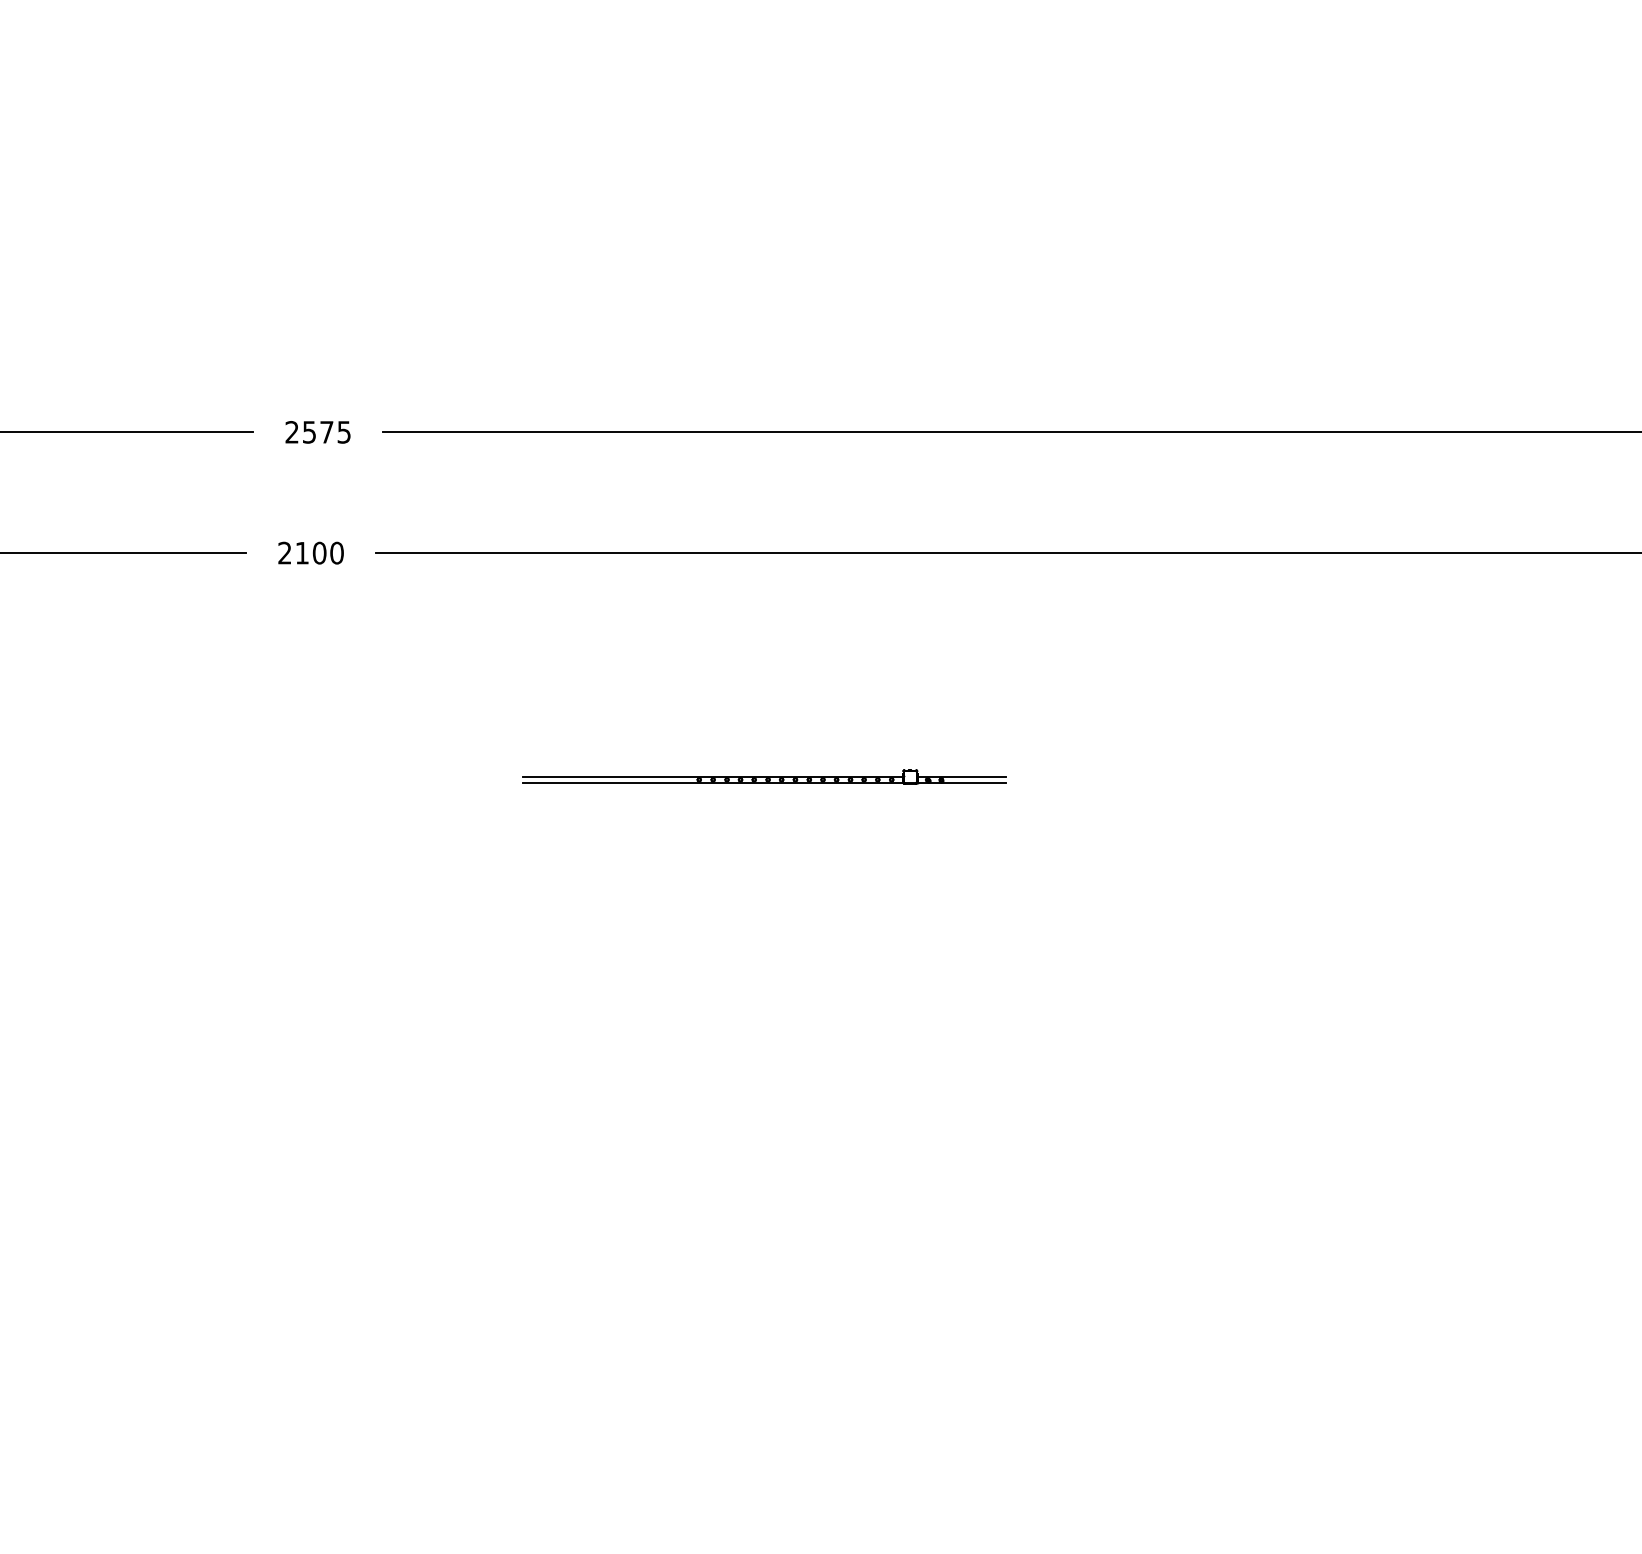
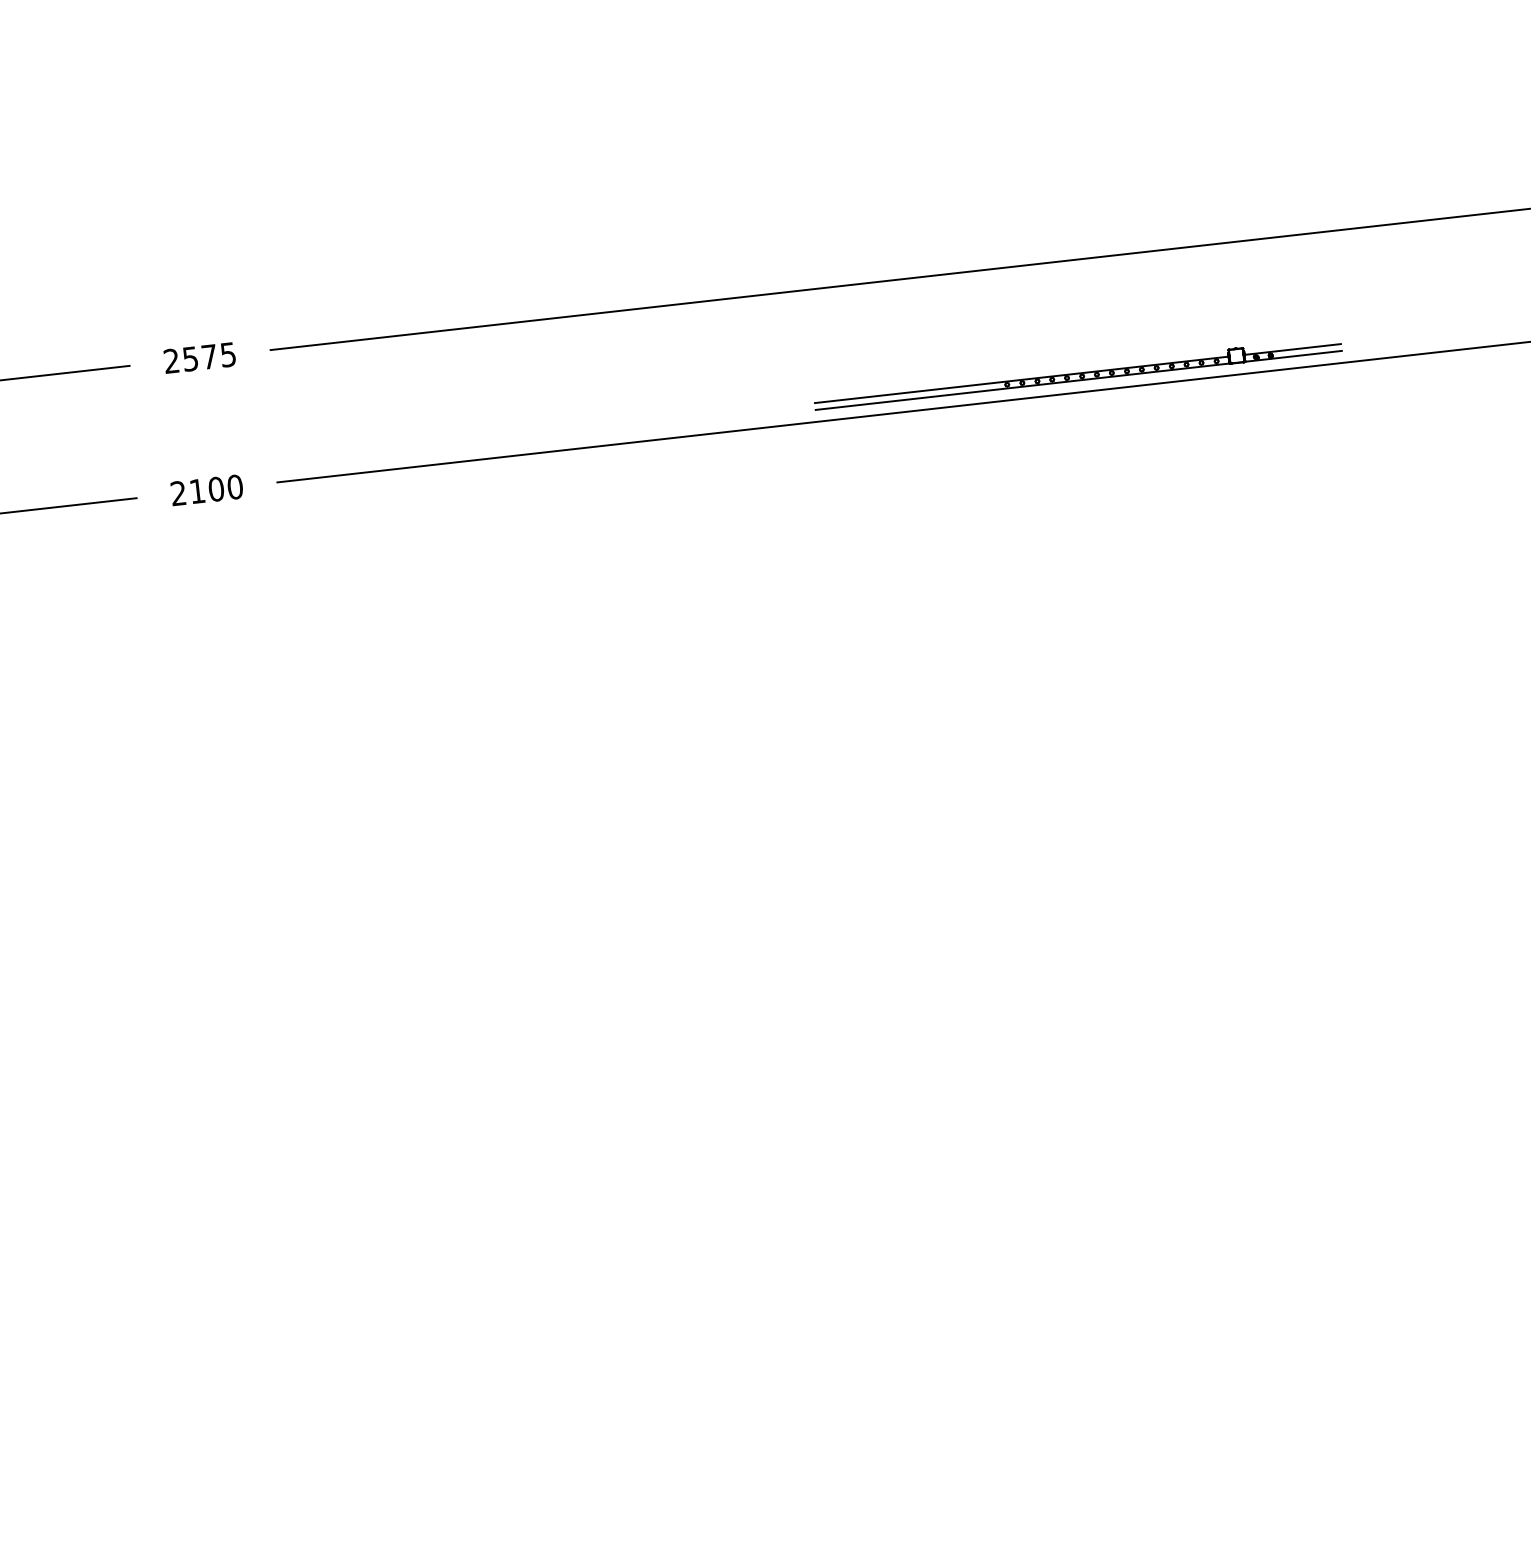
part: (764, 776) -> (1077, 373), moved

